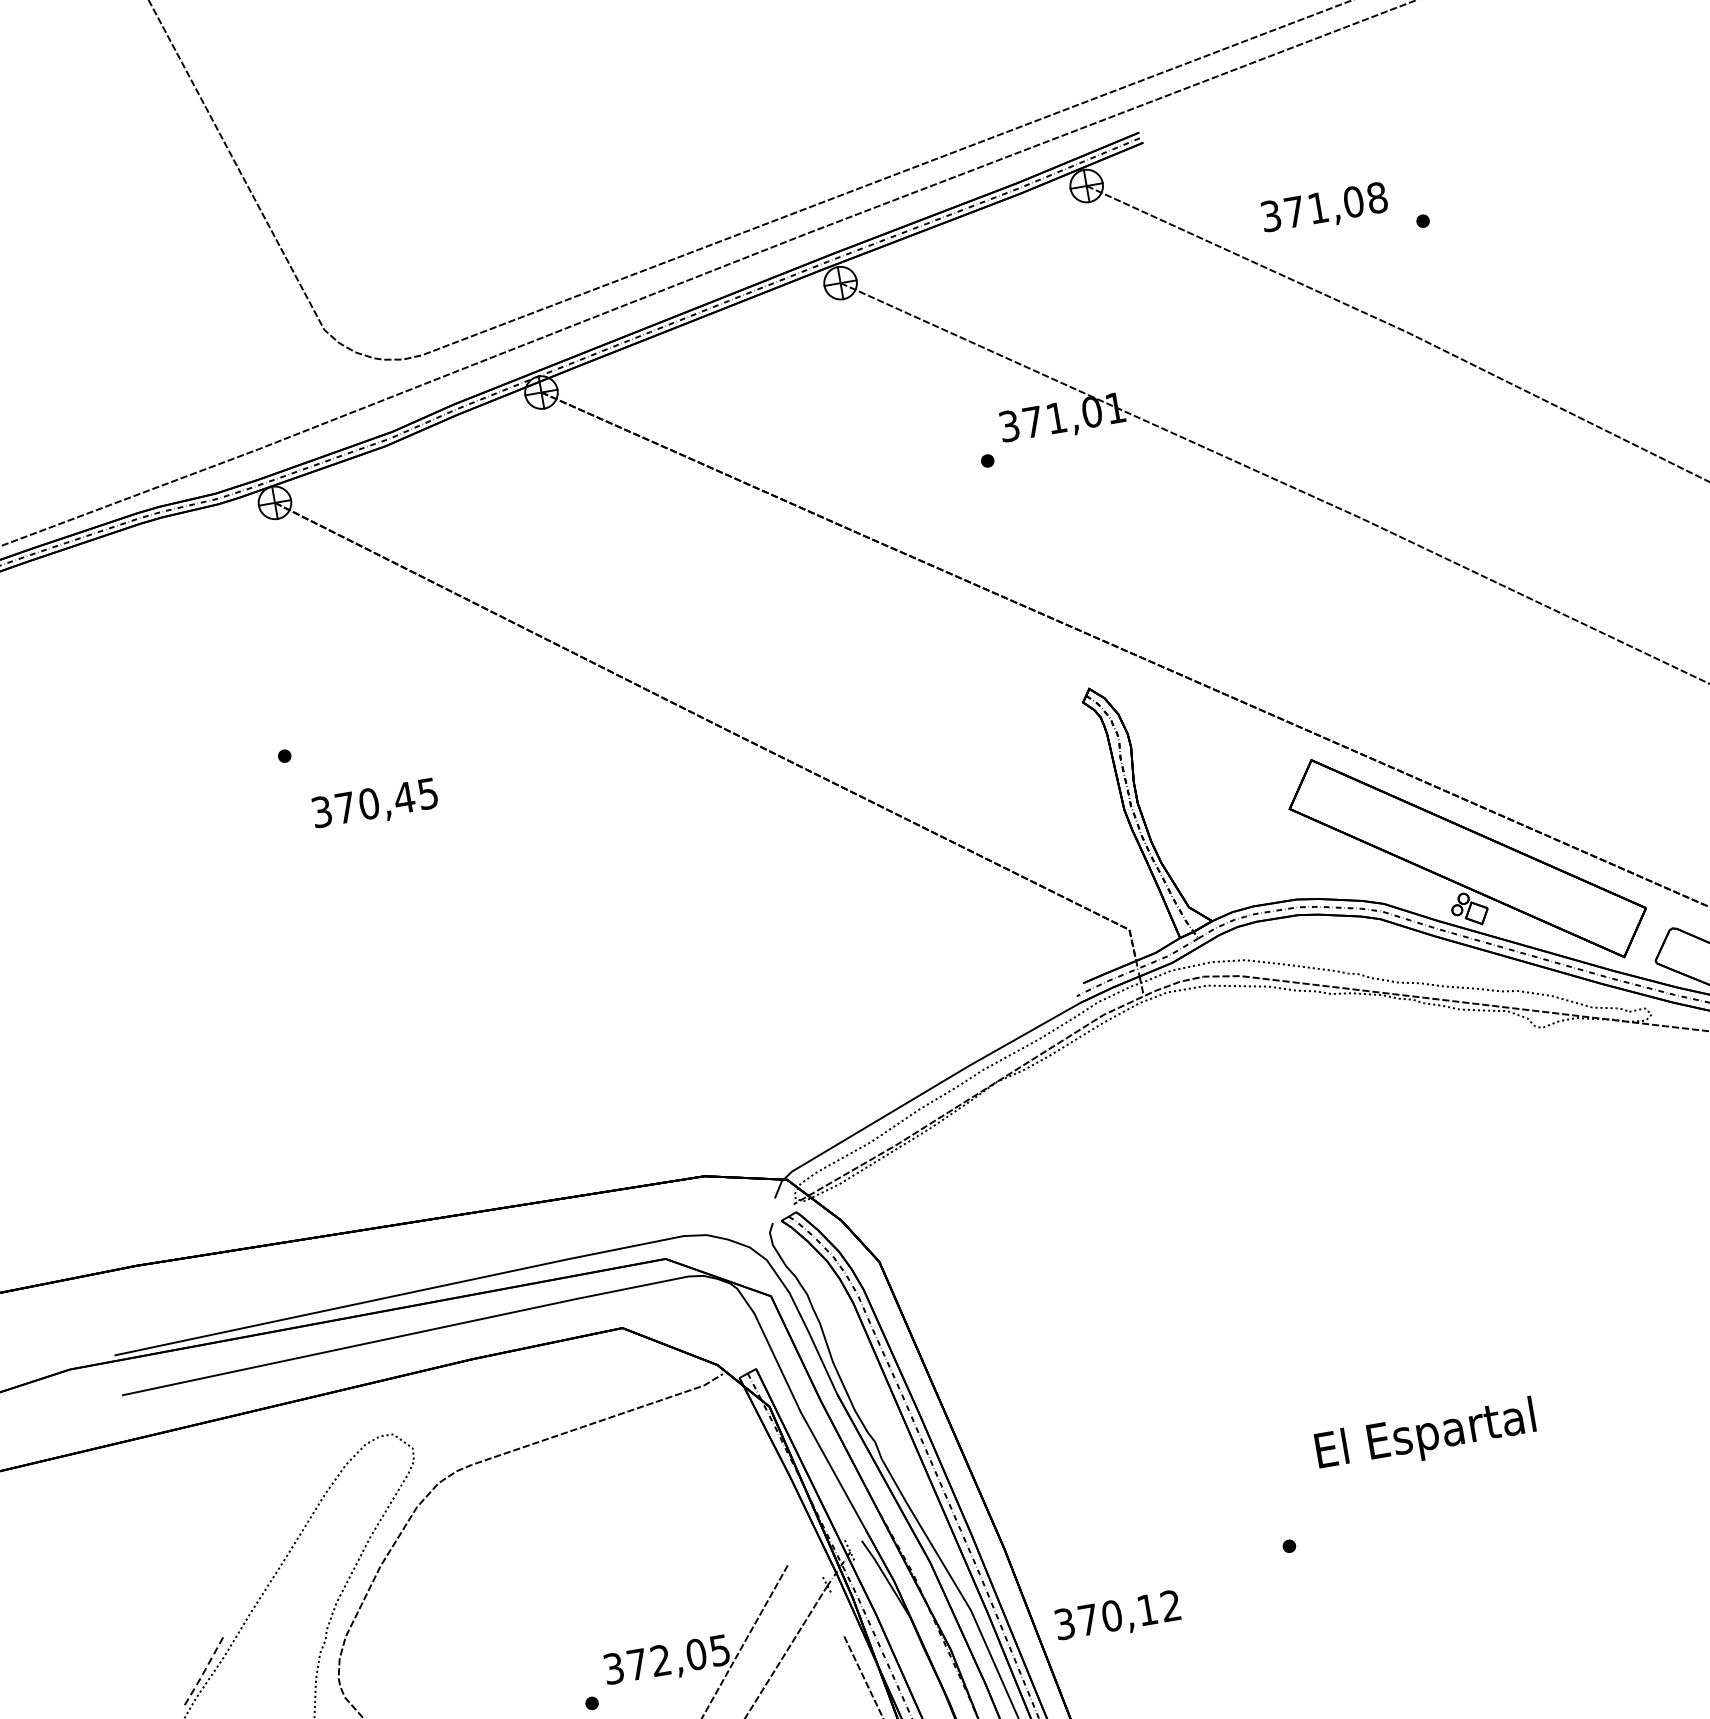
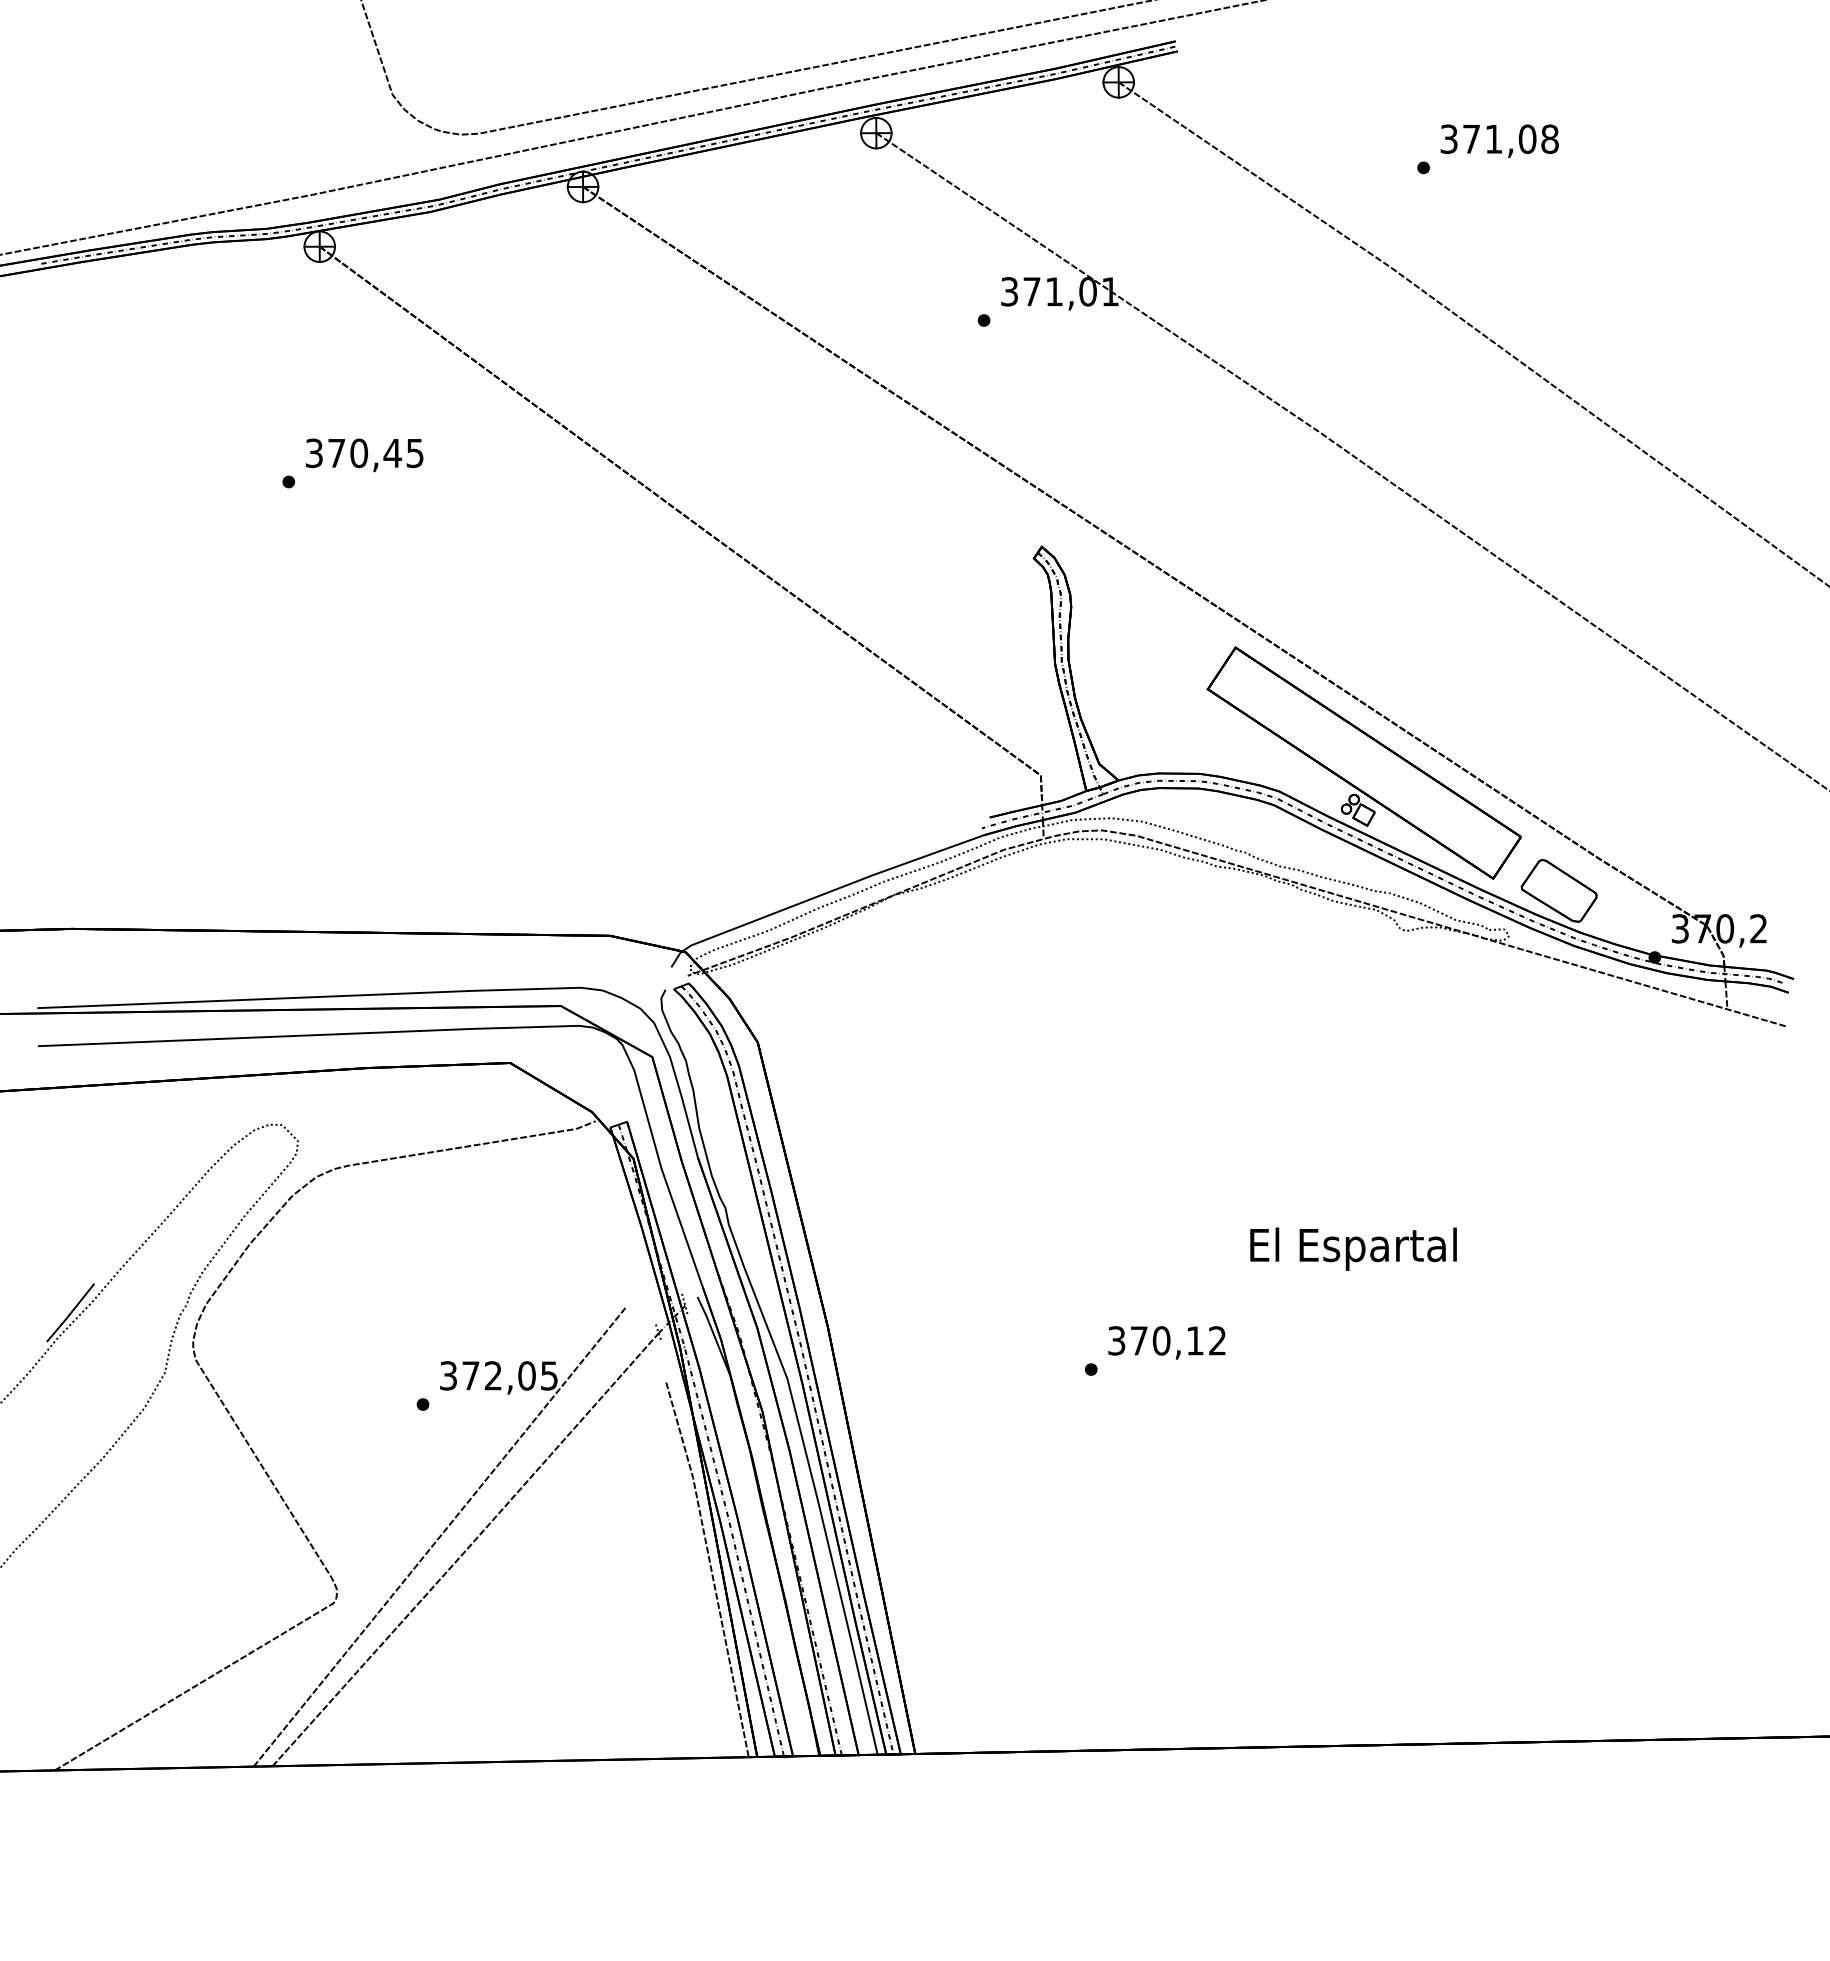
text: (1324, 208) -> (1499, 140), moved
text: (375, 805) -> (364, 455), moved
text: (1425, 1436) -> (1353, 1248), moved
text: (1117, 1616) -> (1166, 1342), moved
line: (204, 1670) -> (70, 1313), dashed -> solid

